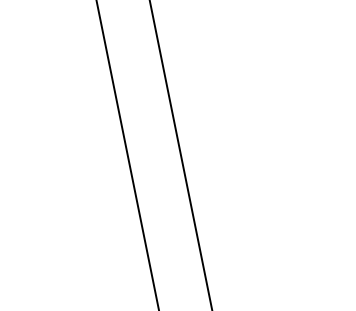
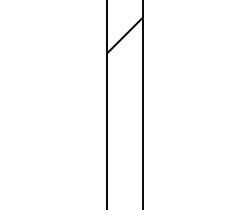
hatch: (135, 64) -> (124, 35), added

